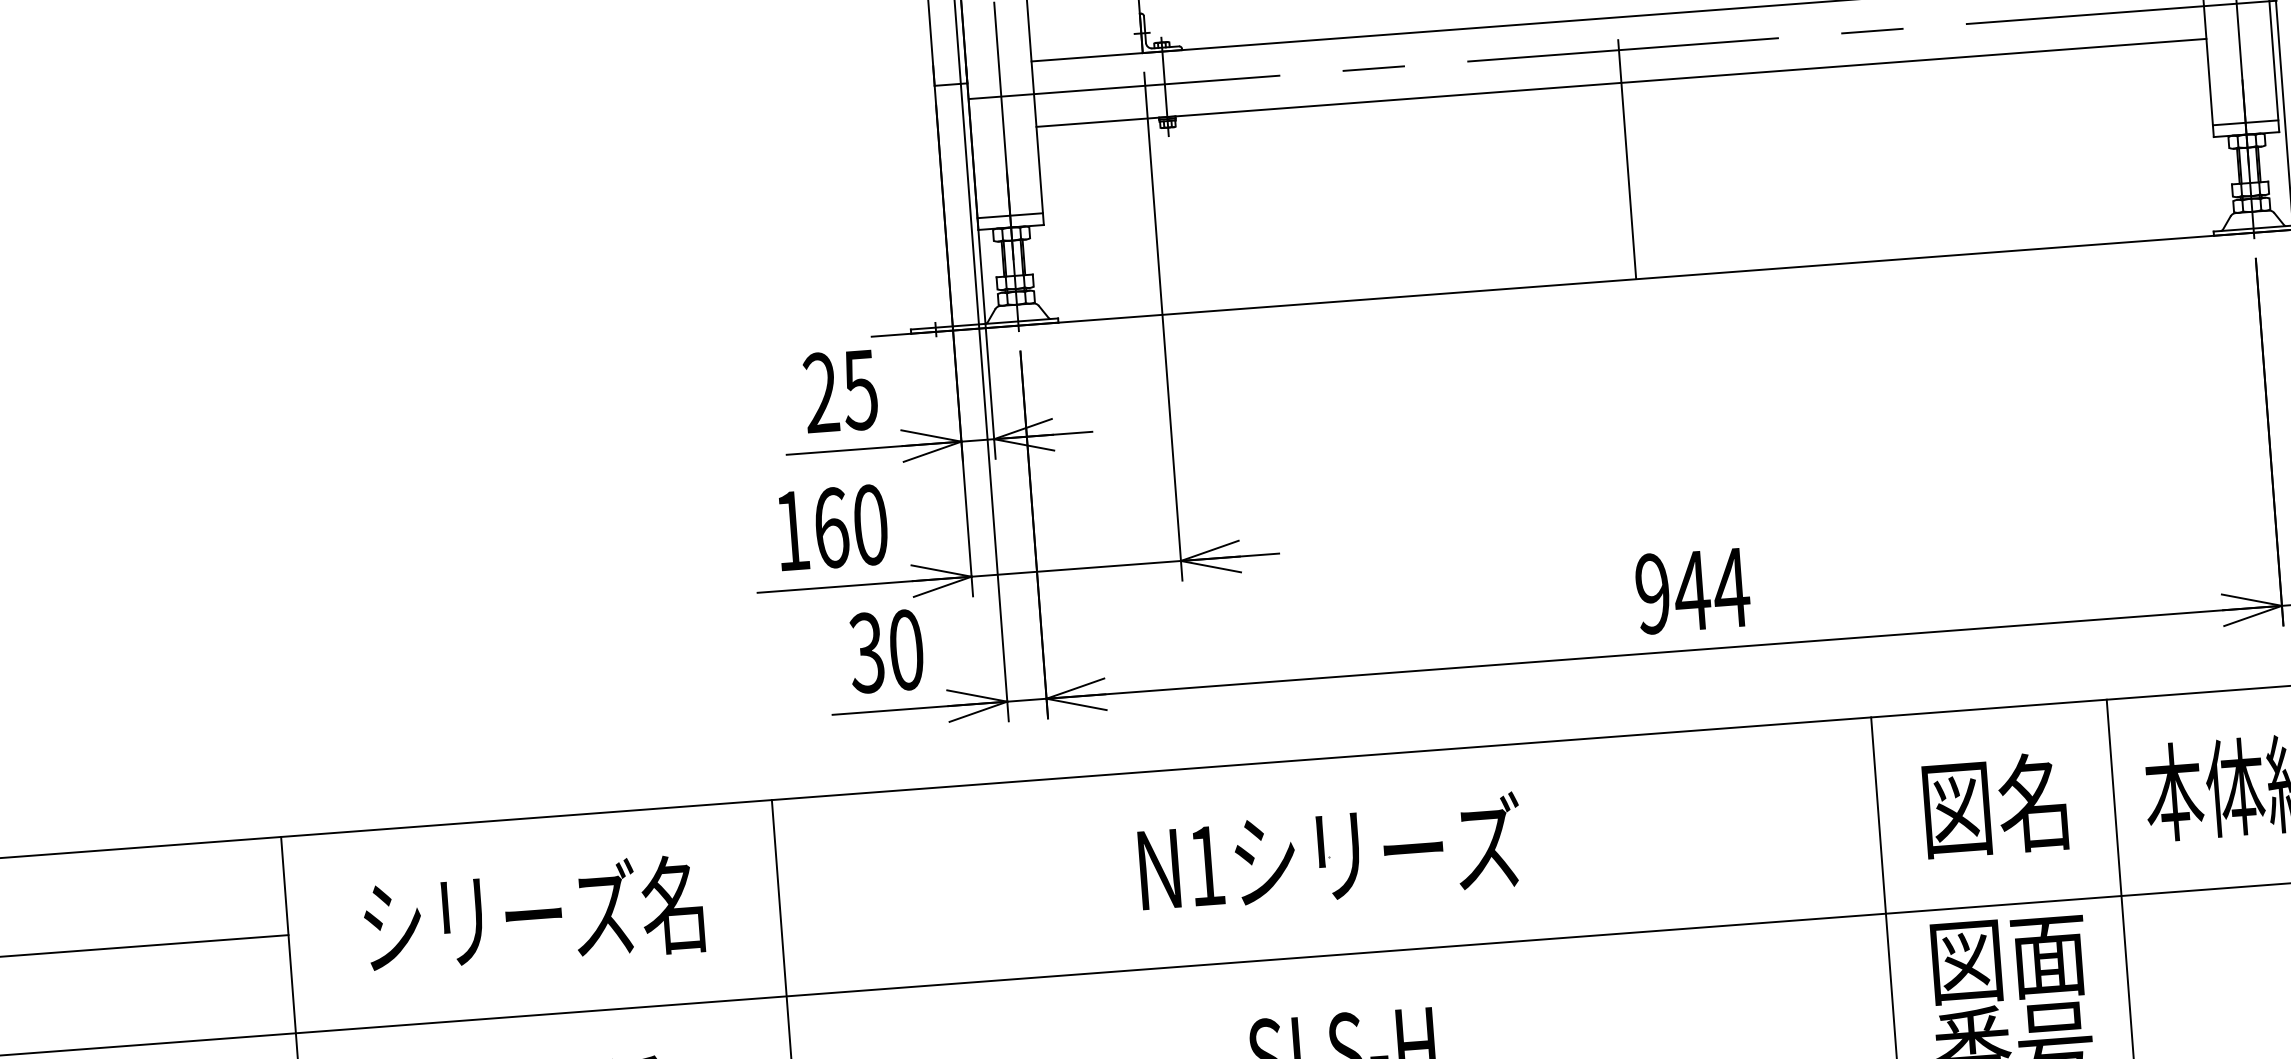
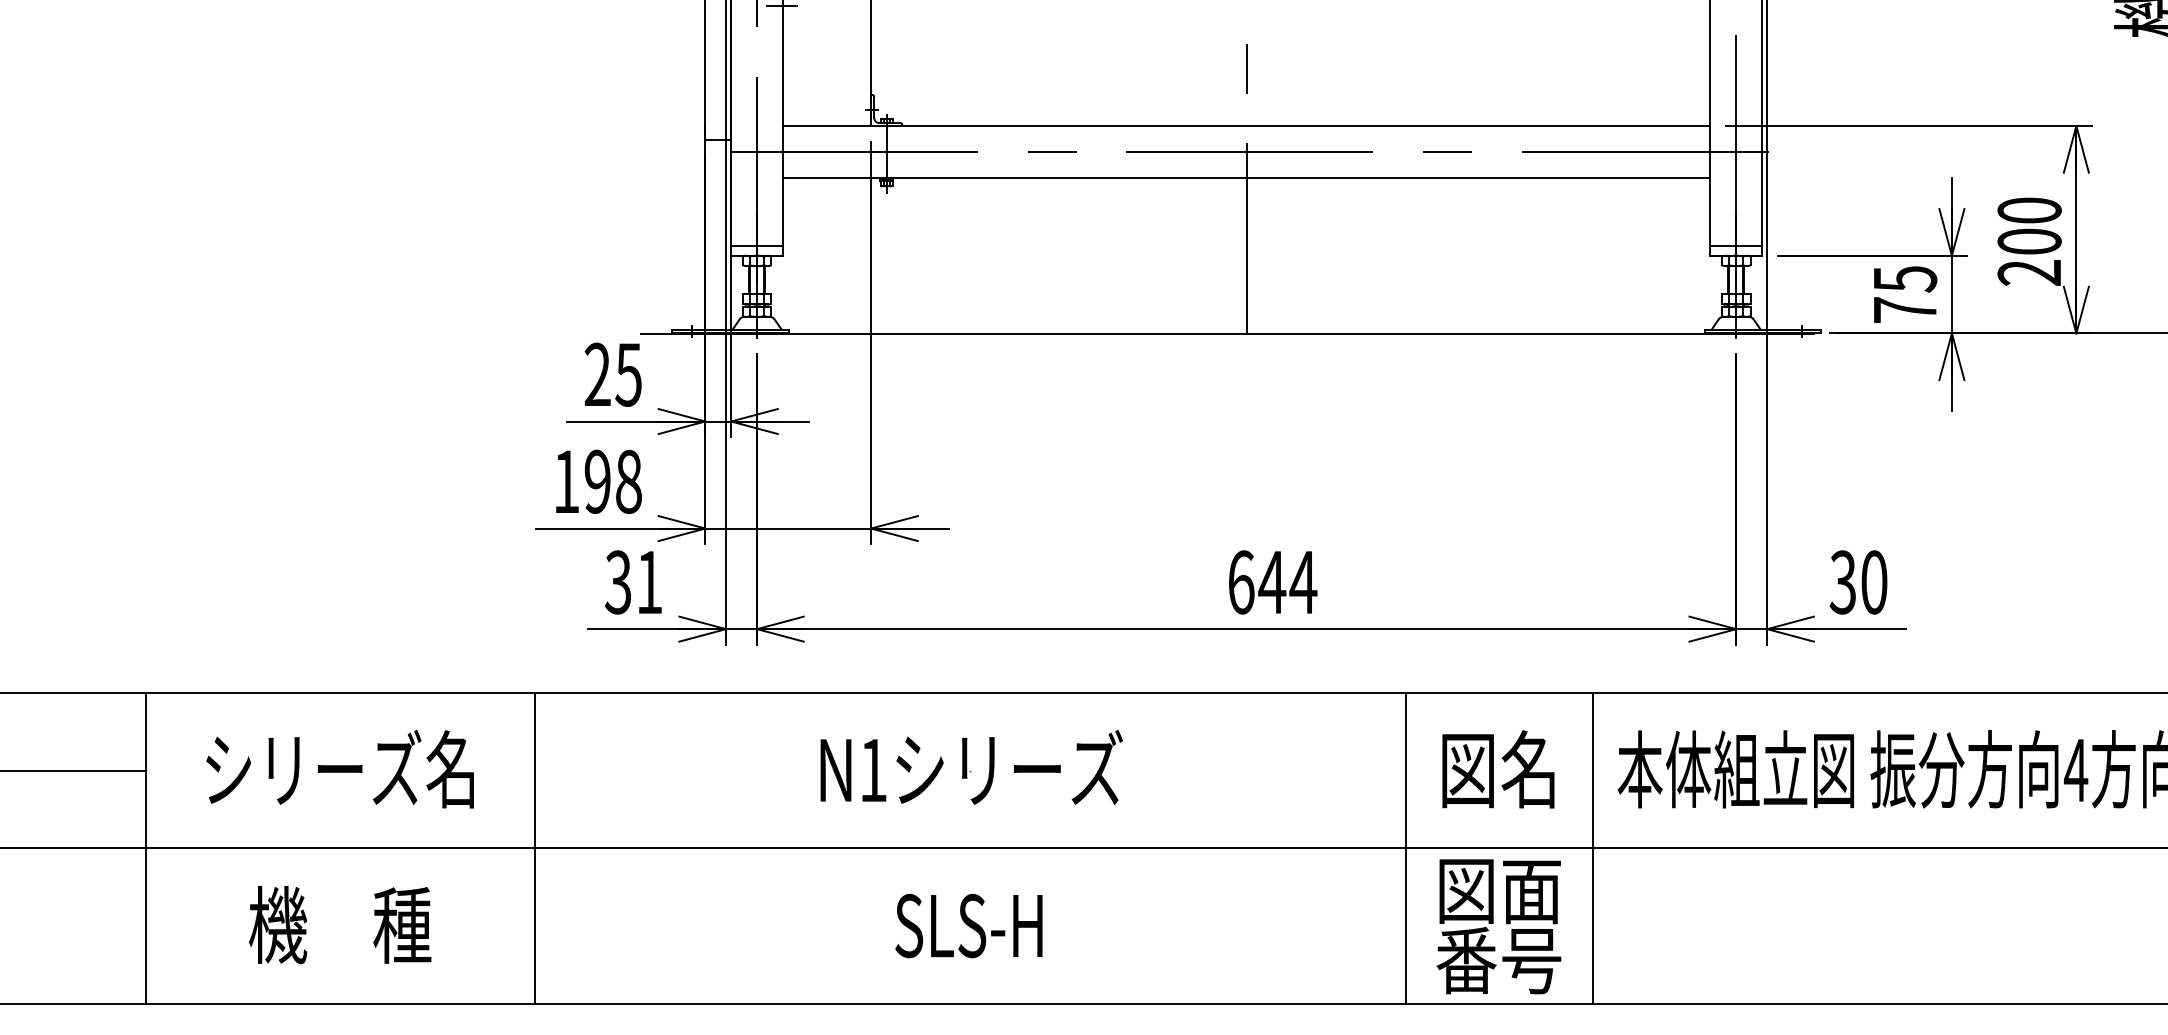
text: (850, 526) -> (612, 481), 160 -> 198
text: (1653, 593) -> (1241, 582), 944 -> 644
text: (906, 650) -> (649, 582), 30 -> 31

